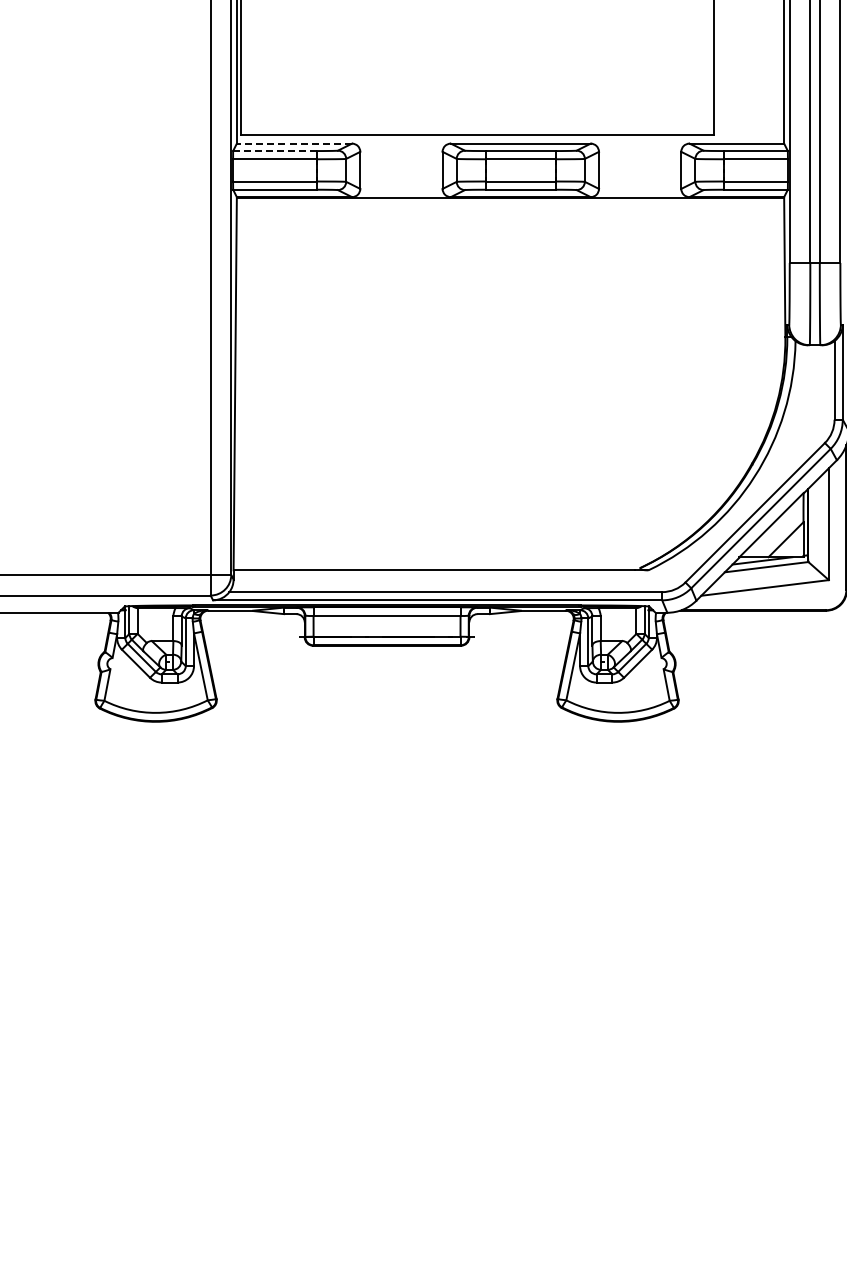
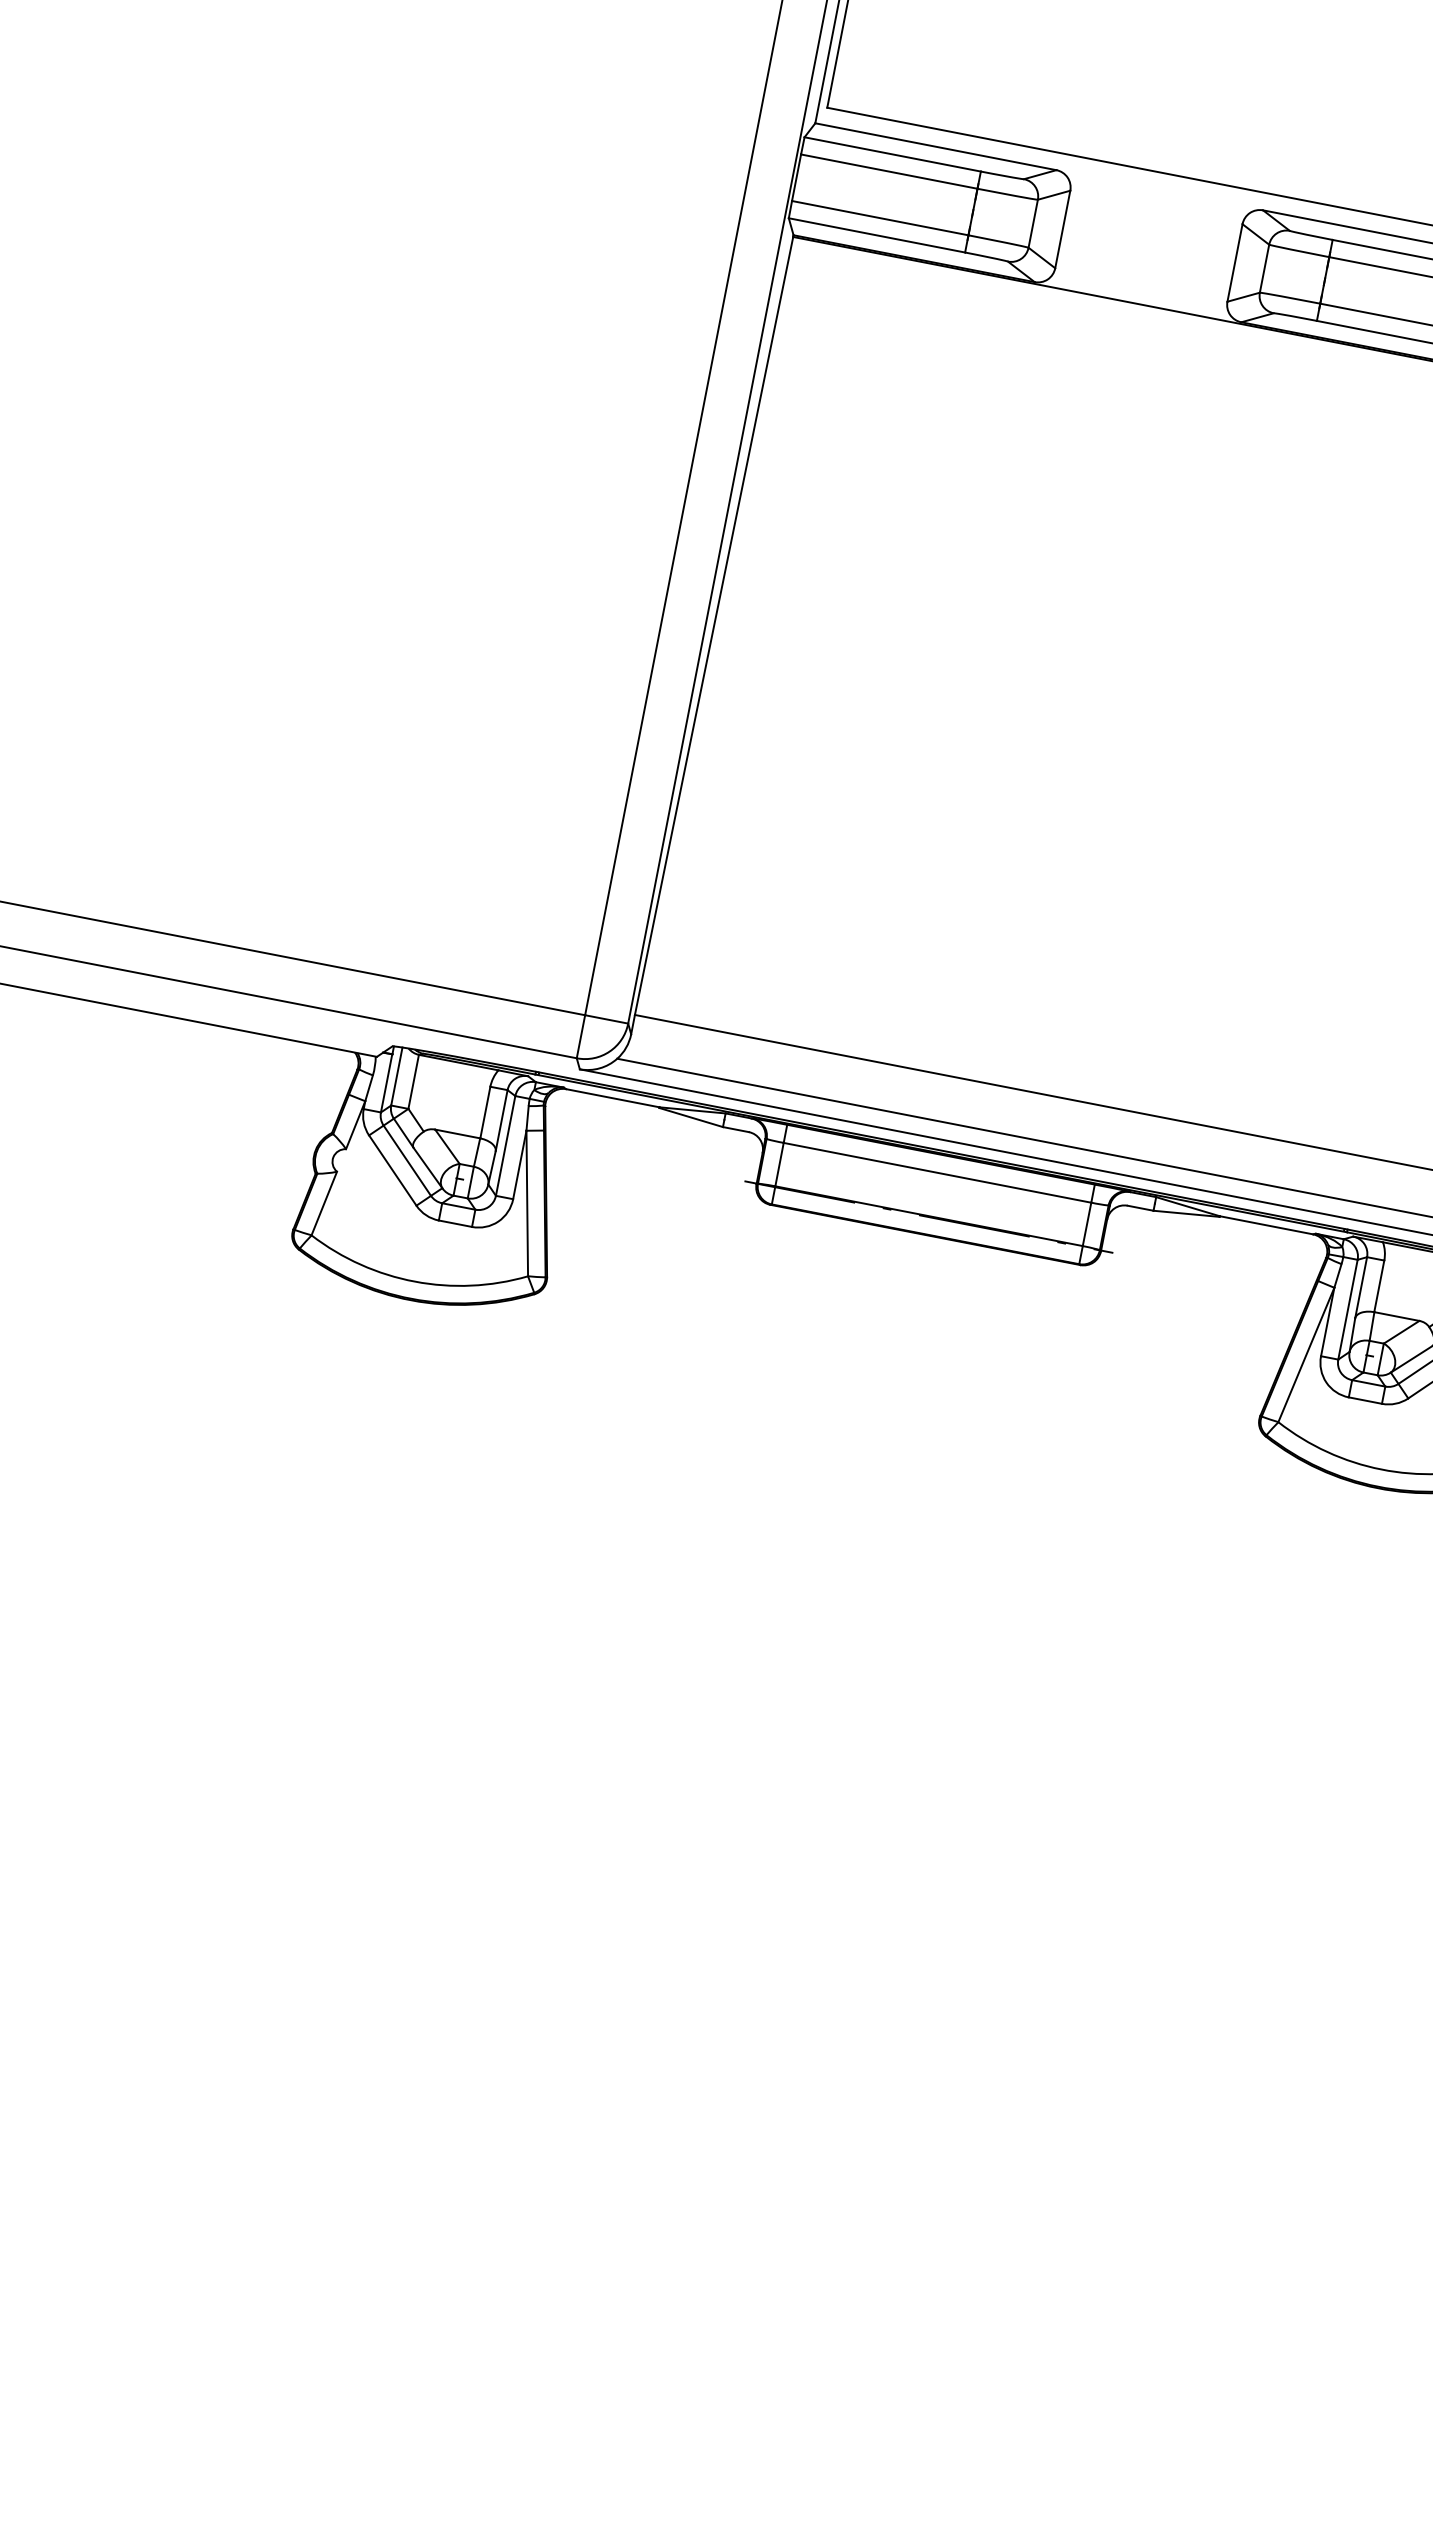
line: (294, 143) -> (936, 146), dashed -> solid
line: (274, 151) -> (890, 155), dashed -> solid

